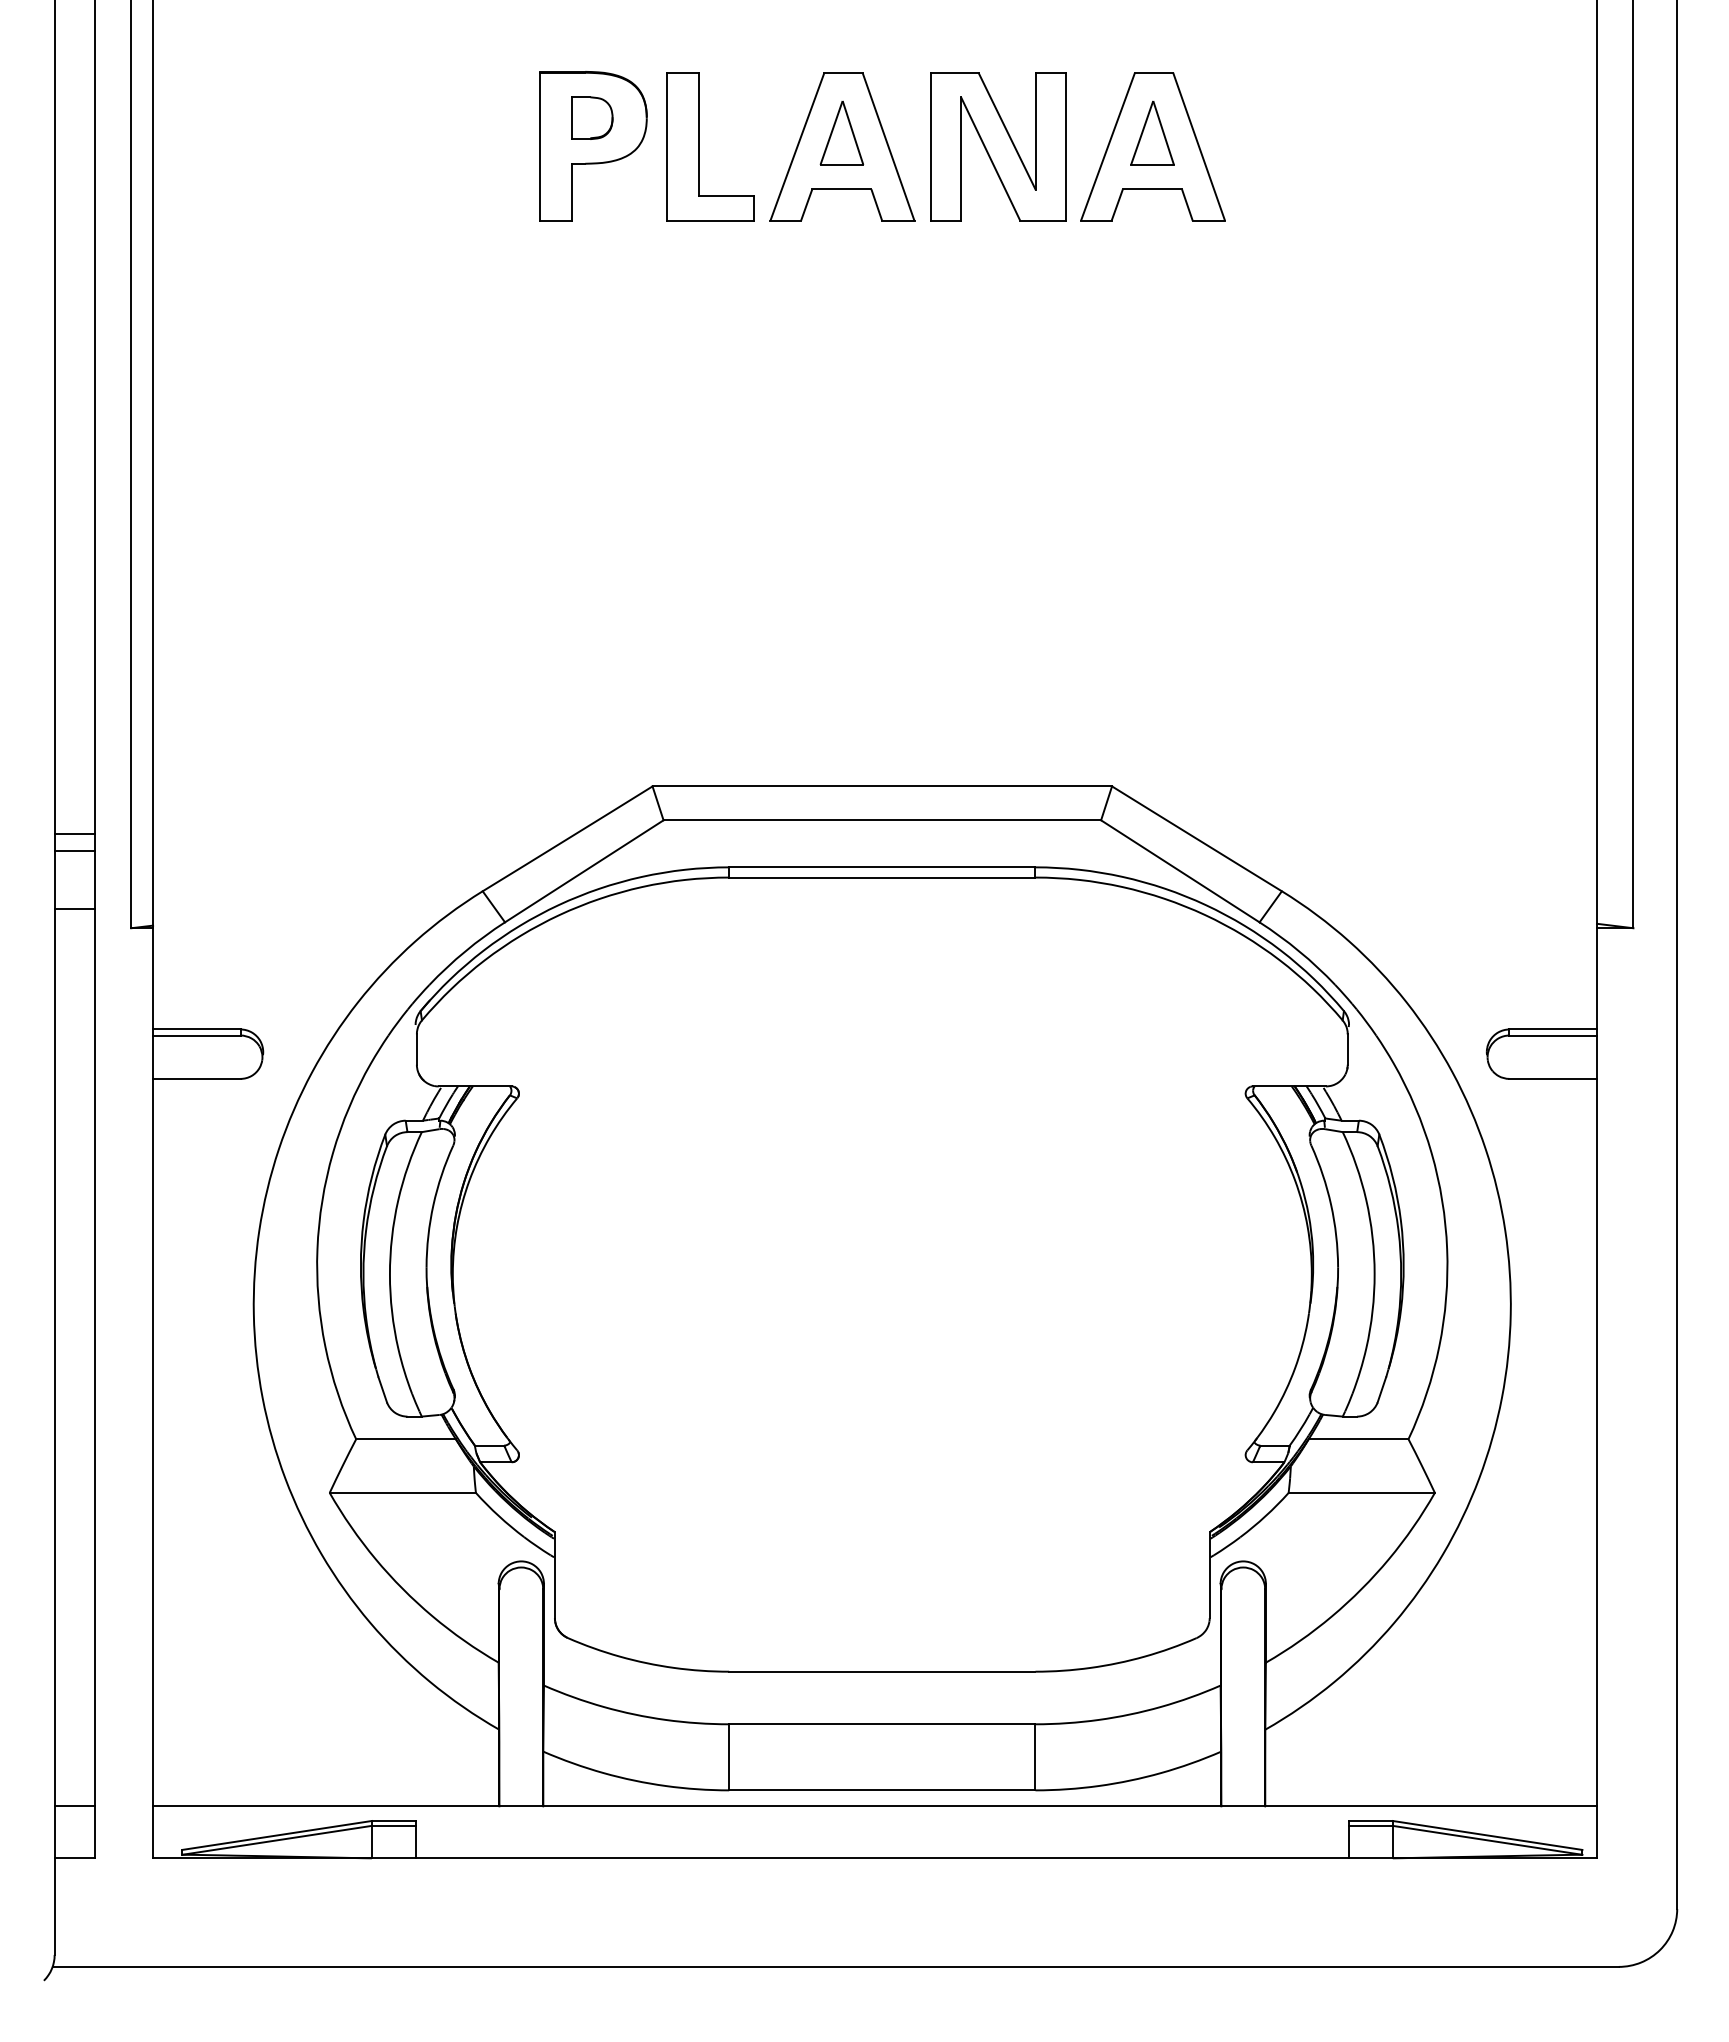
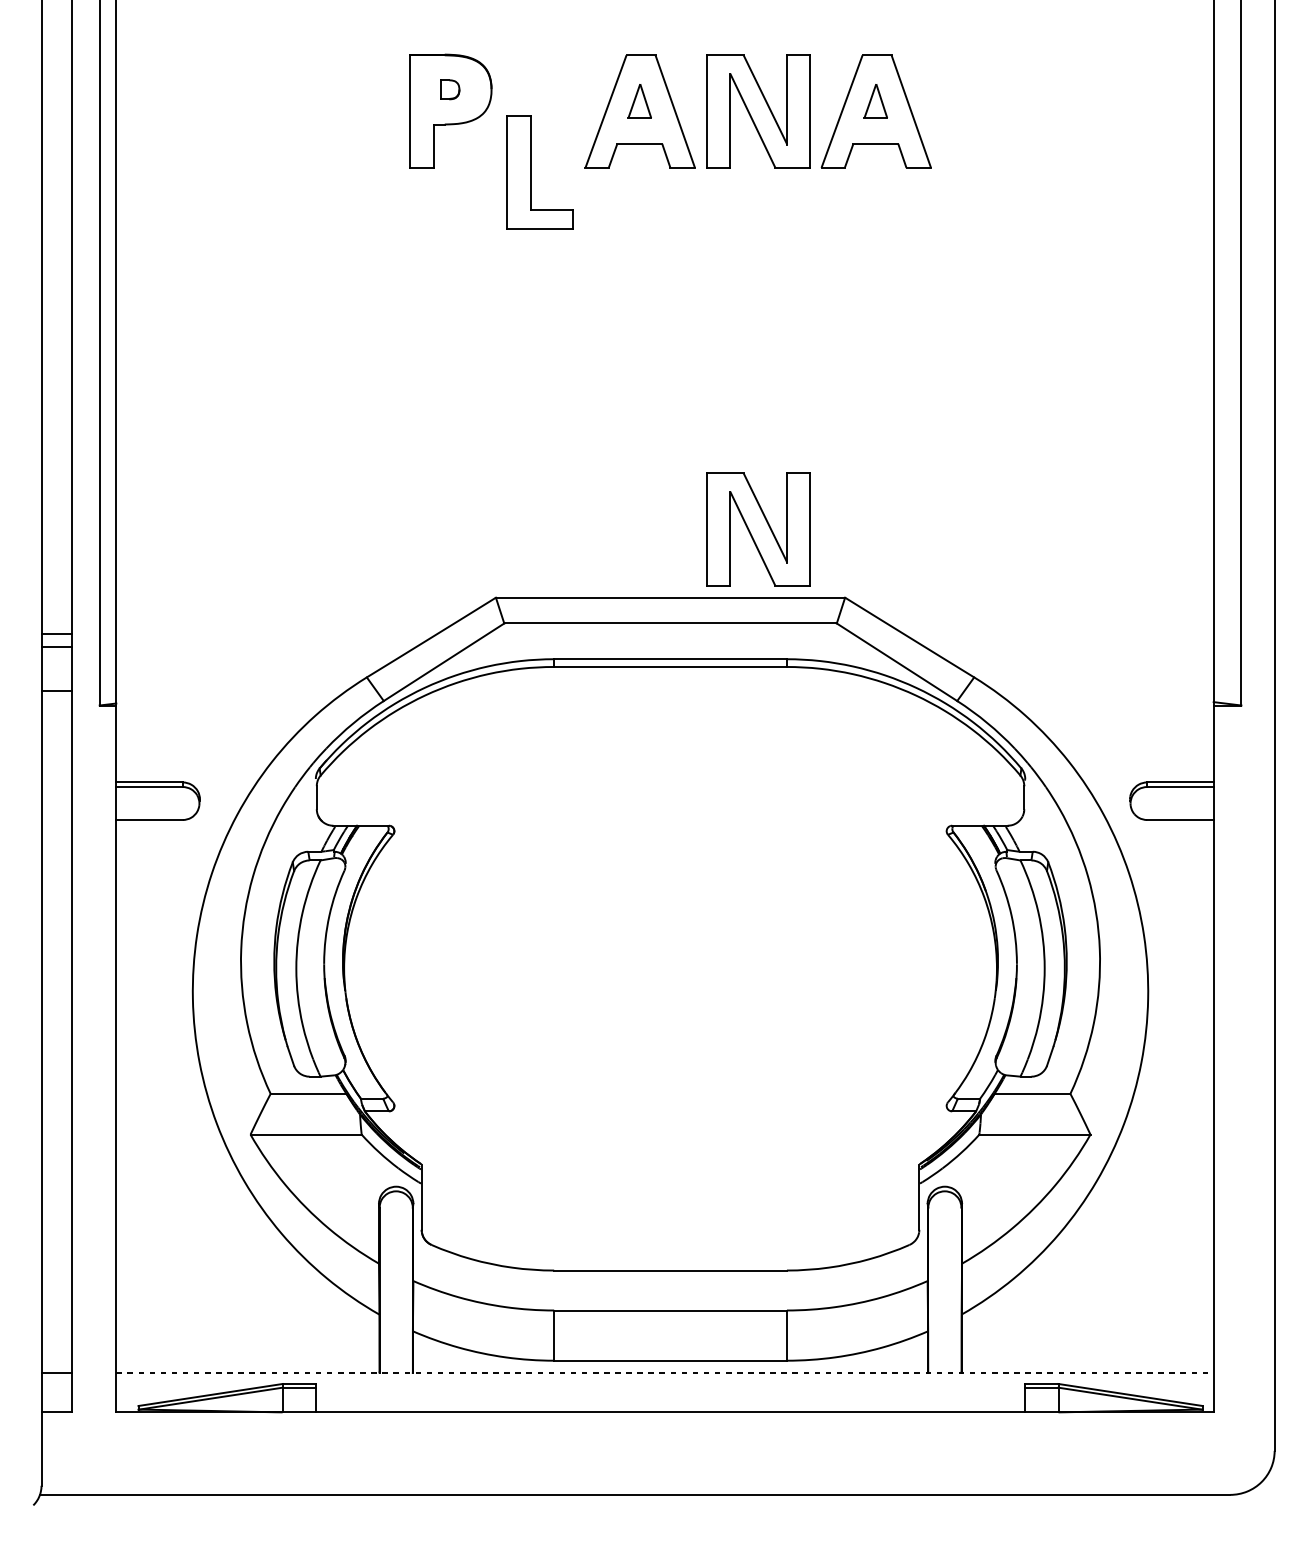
part: (592, 117) -> (450, 89), size x0.6
part: (841, 132) -> (639, 100), size x0.7
part: (1152, 132) -> (875, 100), size x0.7
part: (699, 146) -> (531, 172), moved
part: (998, 696) -> (758, 529), added
line: (875, 1806) -> (665, 1372), solid -> dashed

